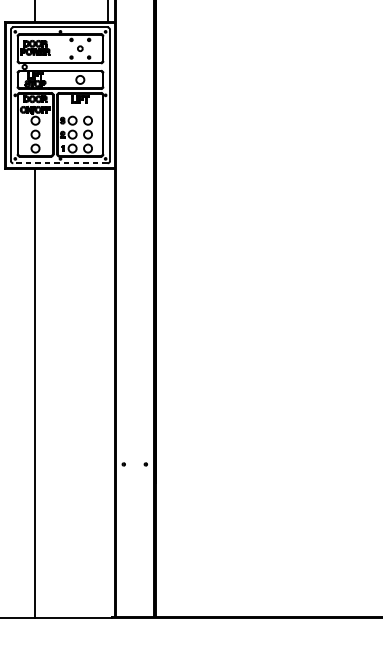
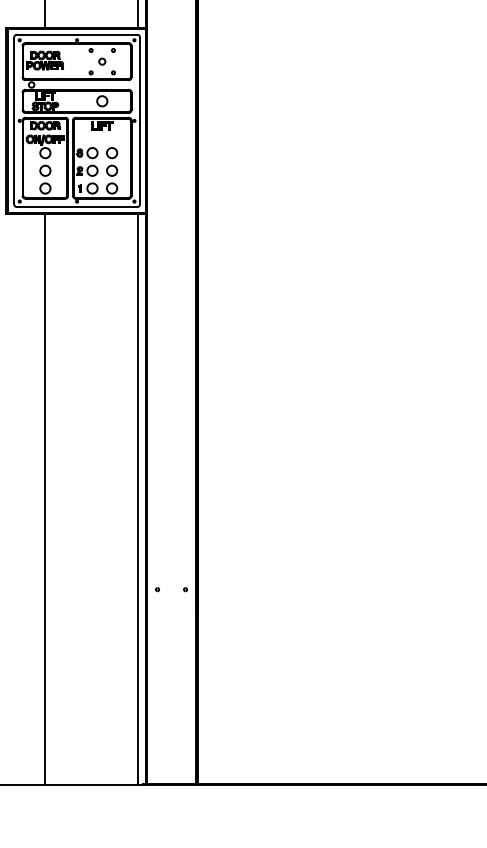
line: (60, 163) -> (77, 207), dashed -> solid
line: (108, 393) -> (137, 499), added

